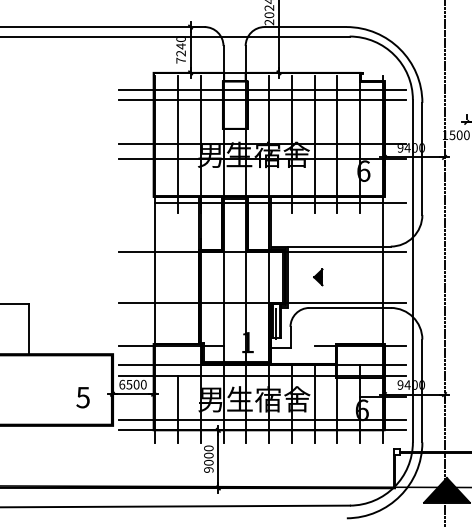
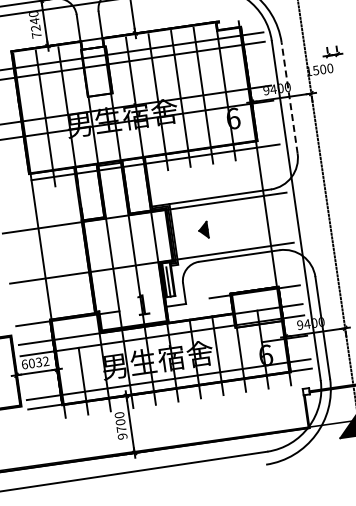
line: (422, 158) -> (289, 97), solid -> dashed
text: (136, 384) -> (38, 362), 6500 -> 6032
text: (208, 462) -> (121, 429), 9000 -> 9700

